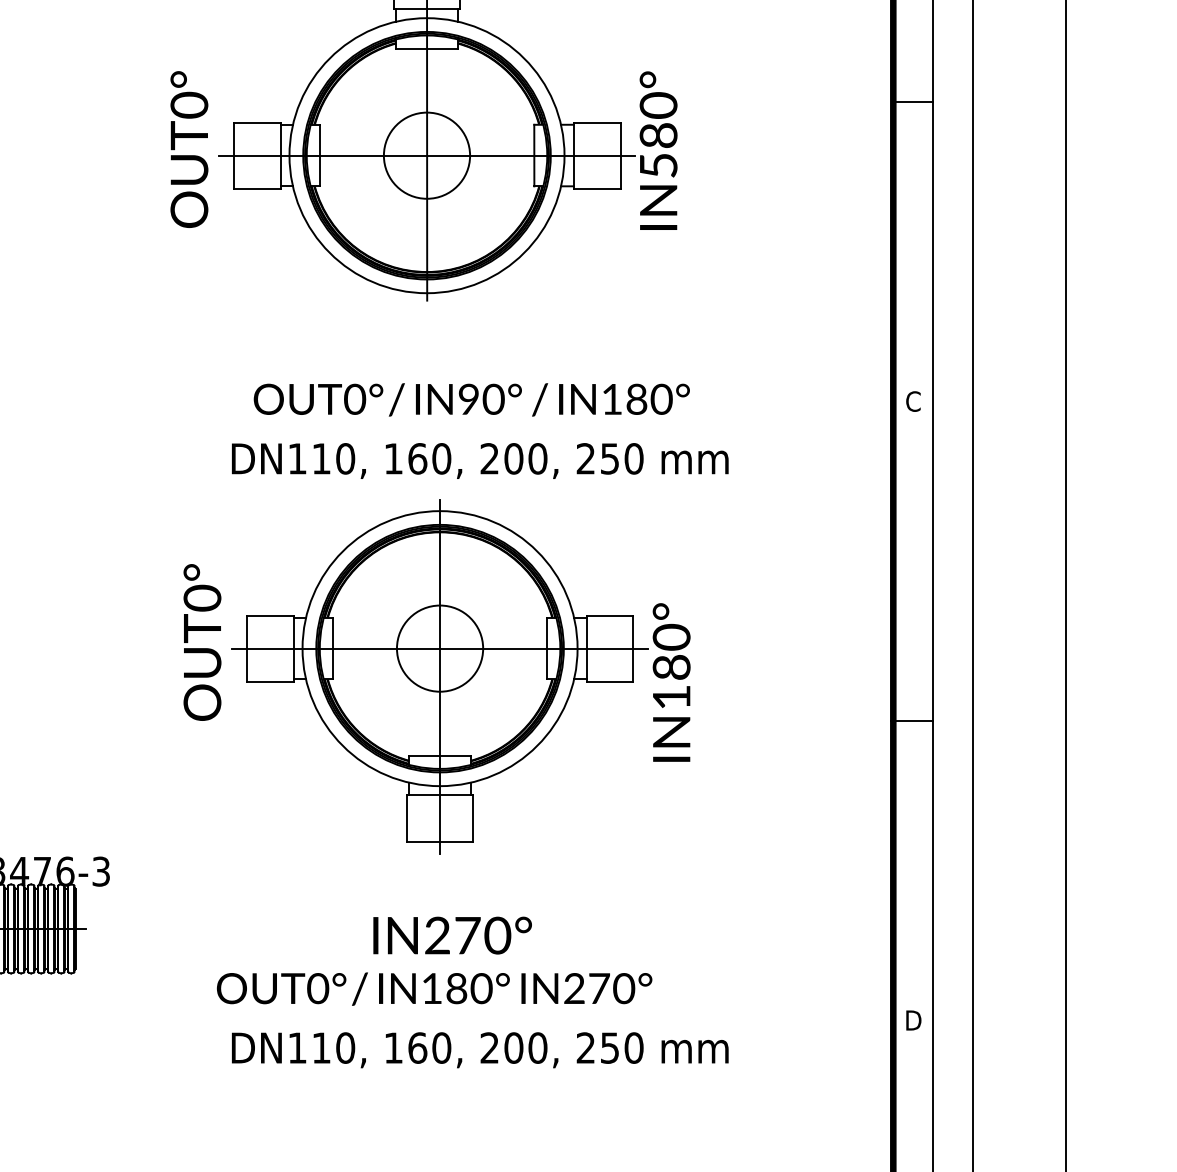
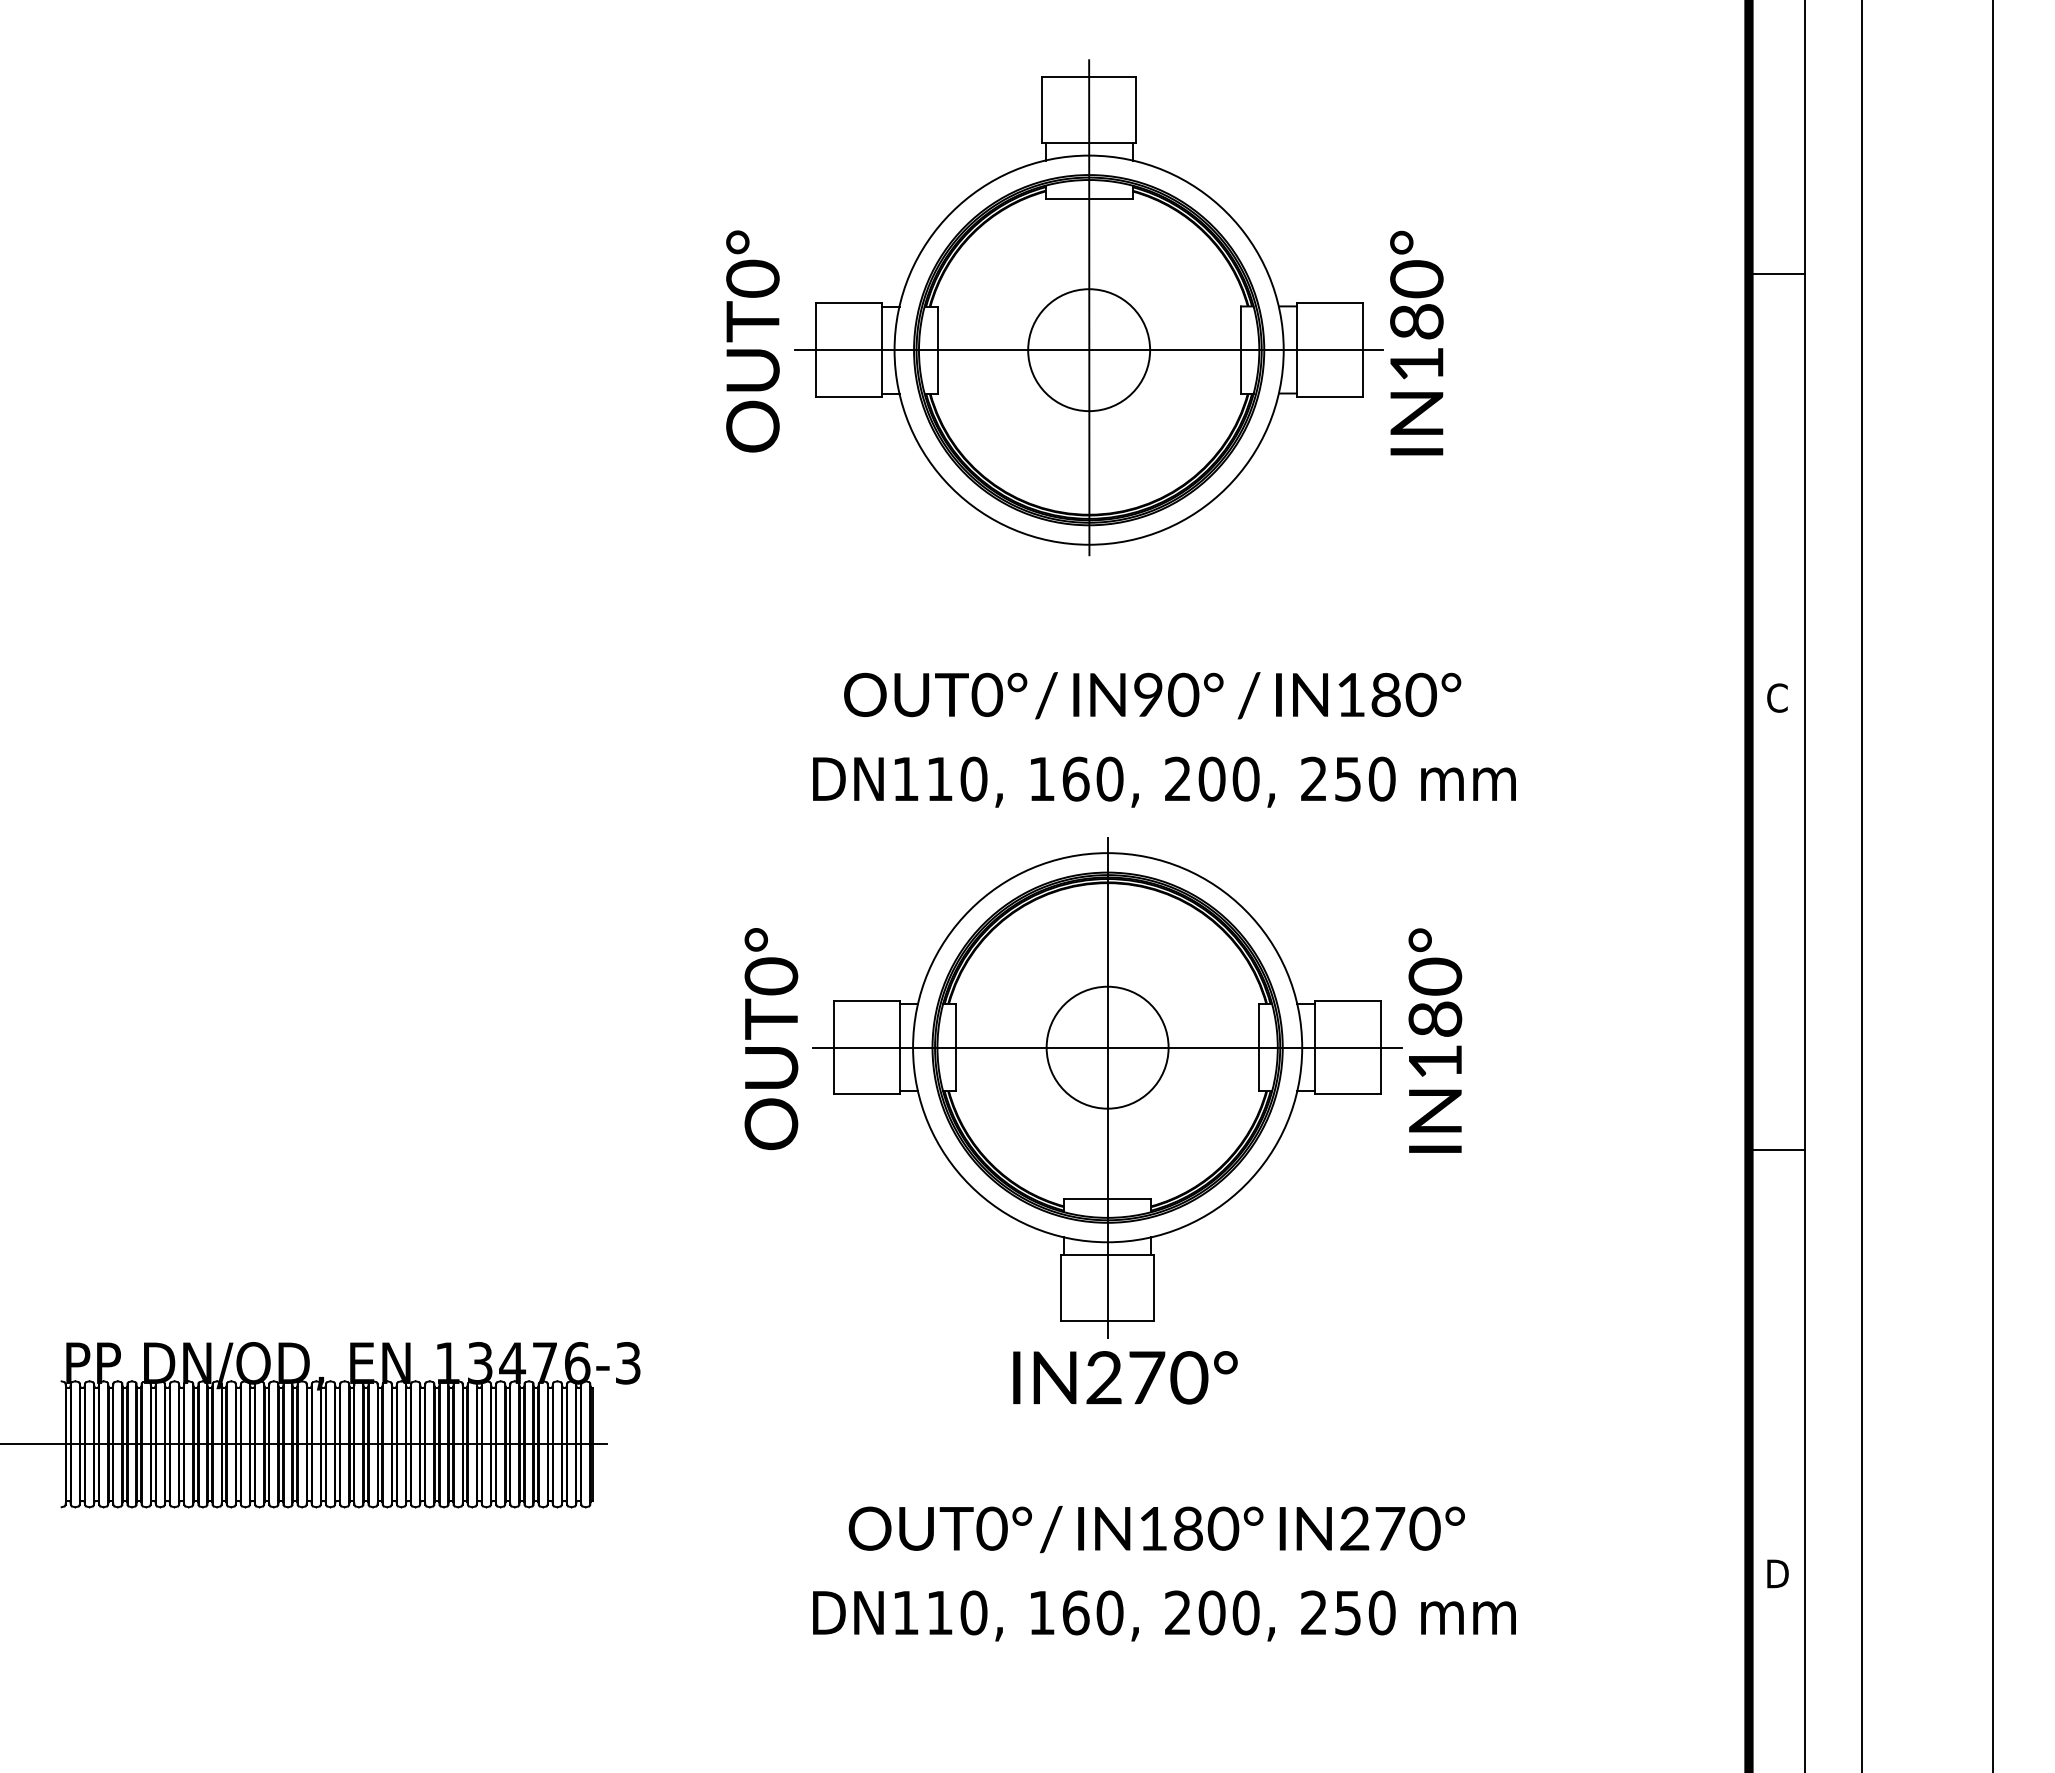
text: (658, 165) -> (1416, 364), IN580° -> IN180°
text: (671, 682) -> (1435, 1040), moved
text: (452, 935) -> (1125, 1377), moved
text: (434, 989) -> (1156, 1529), moved

